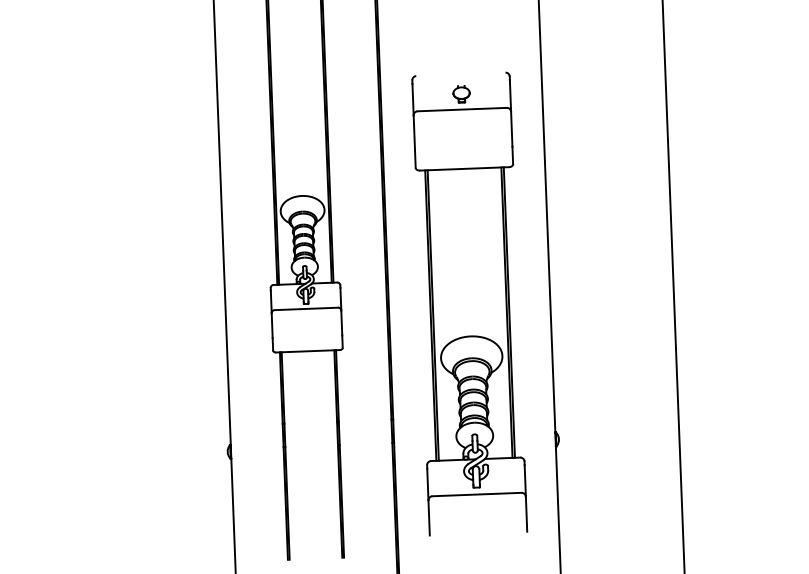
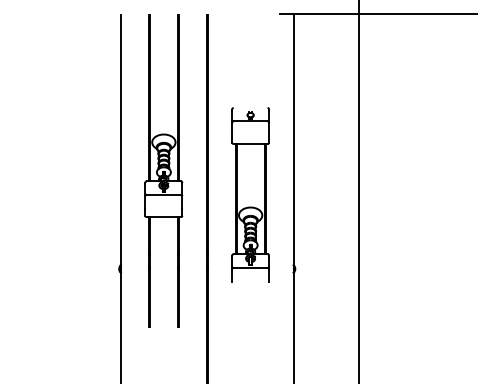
part: (469, 302) -> (250, 194), size x0.71

